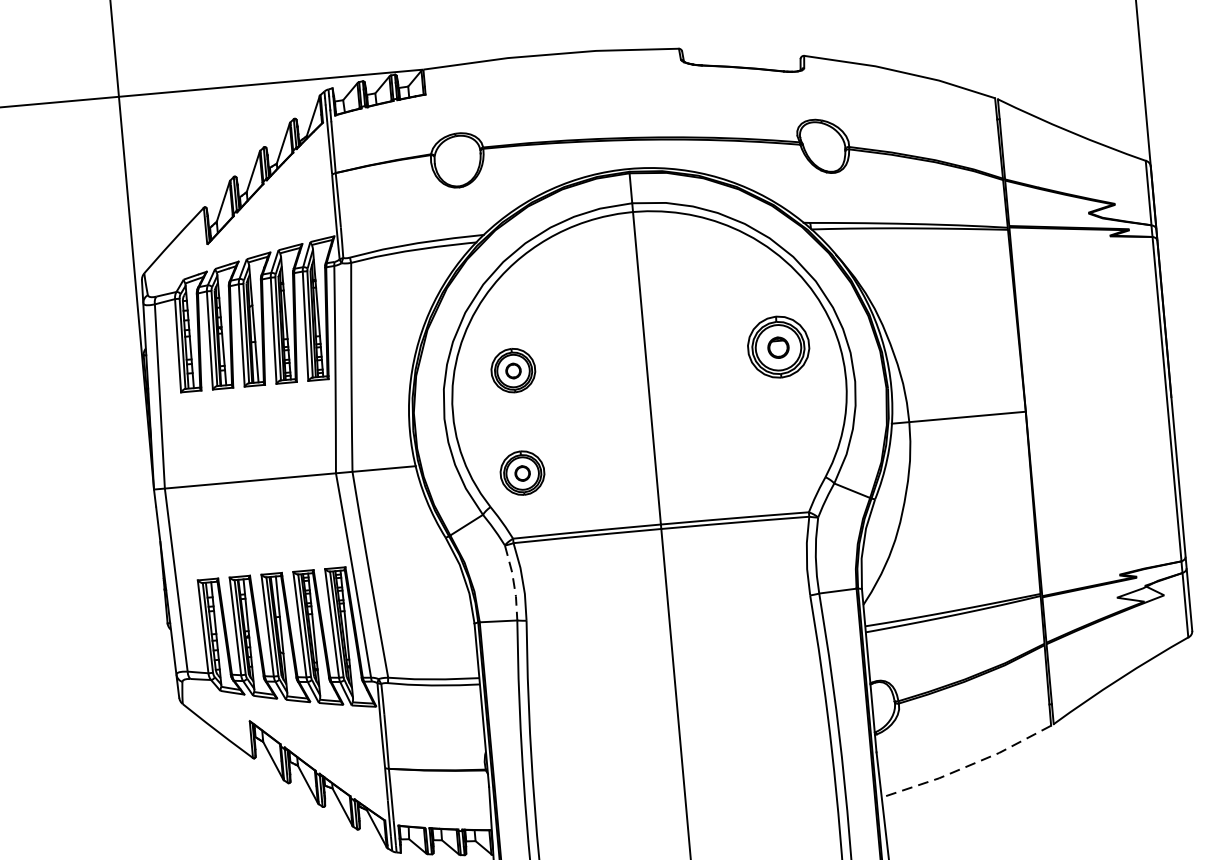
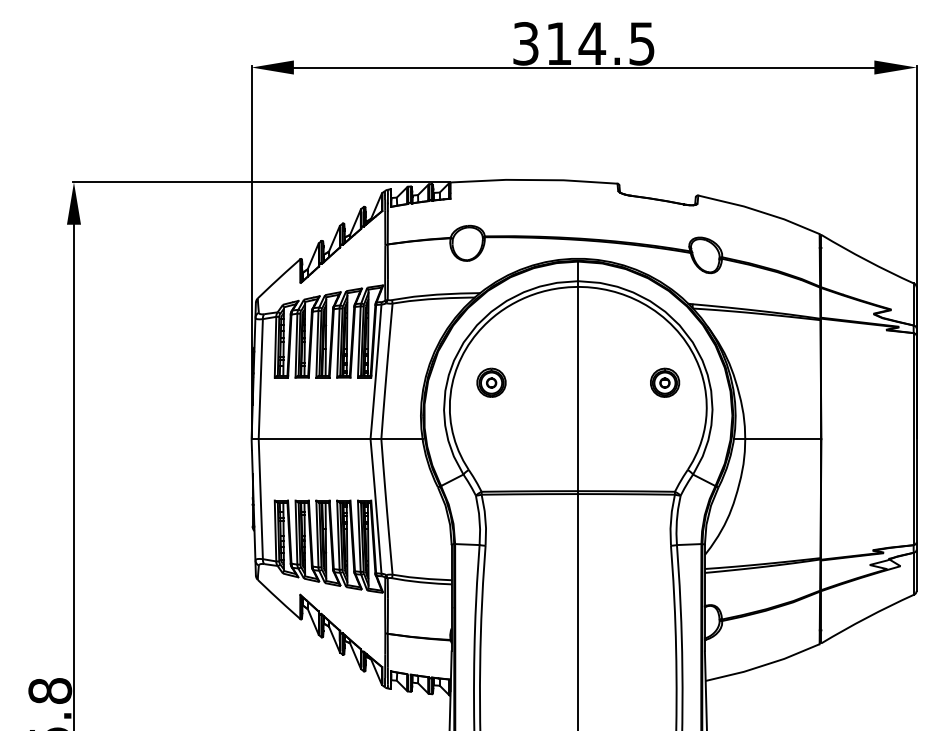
part: (779, 346) -> (665, 382), size x0.71
part: (522, 472) -> (491, 449), removed
line: (513, 582) -> (479, 520), dashed -> solid
line: (968, 765) -> (763, 665), dashed -> solid

